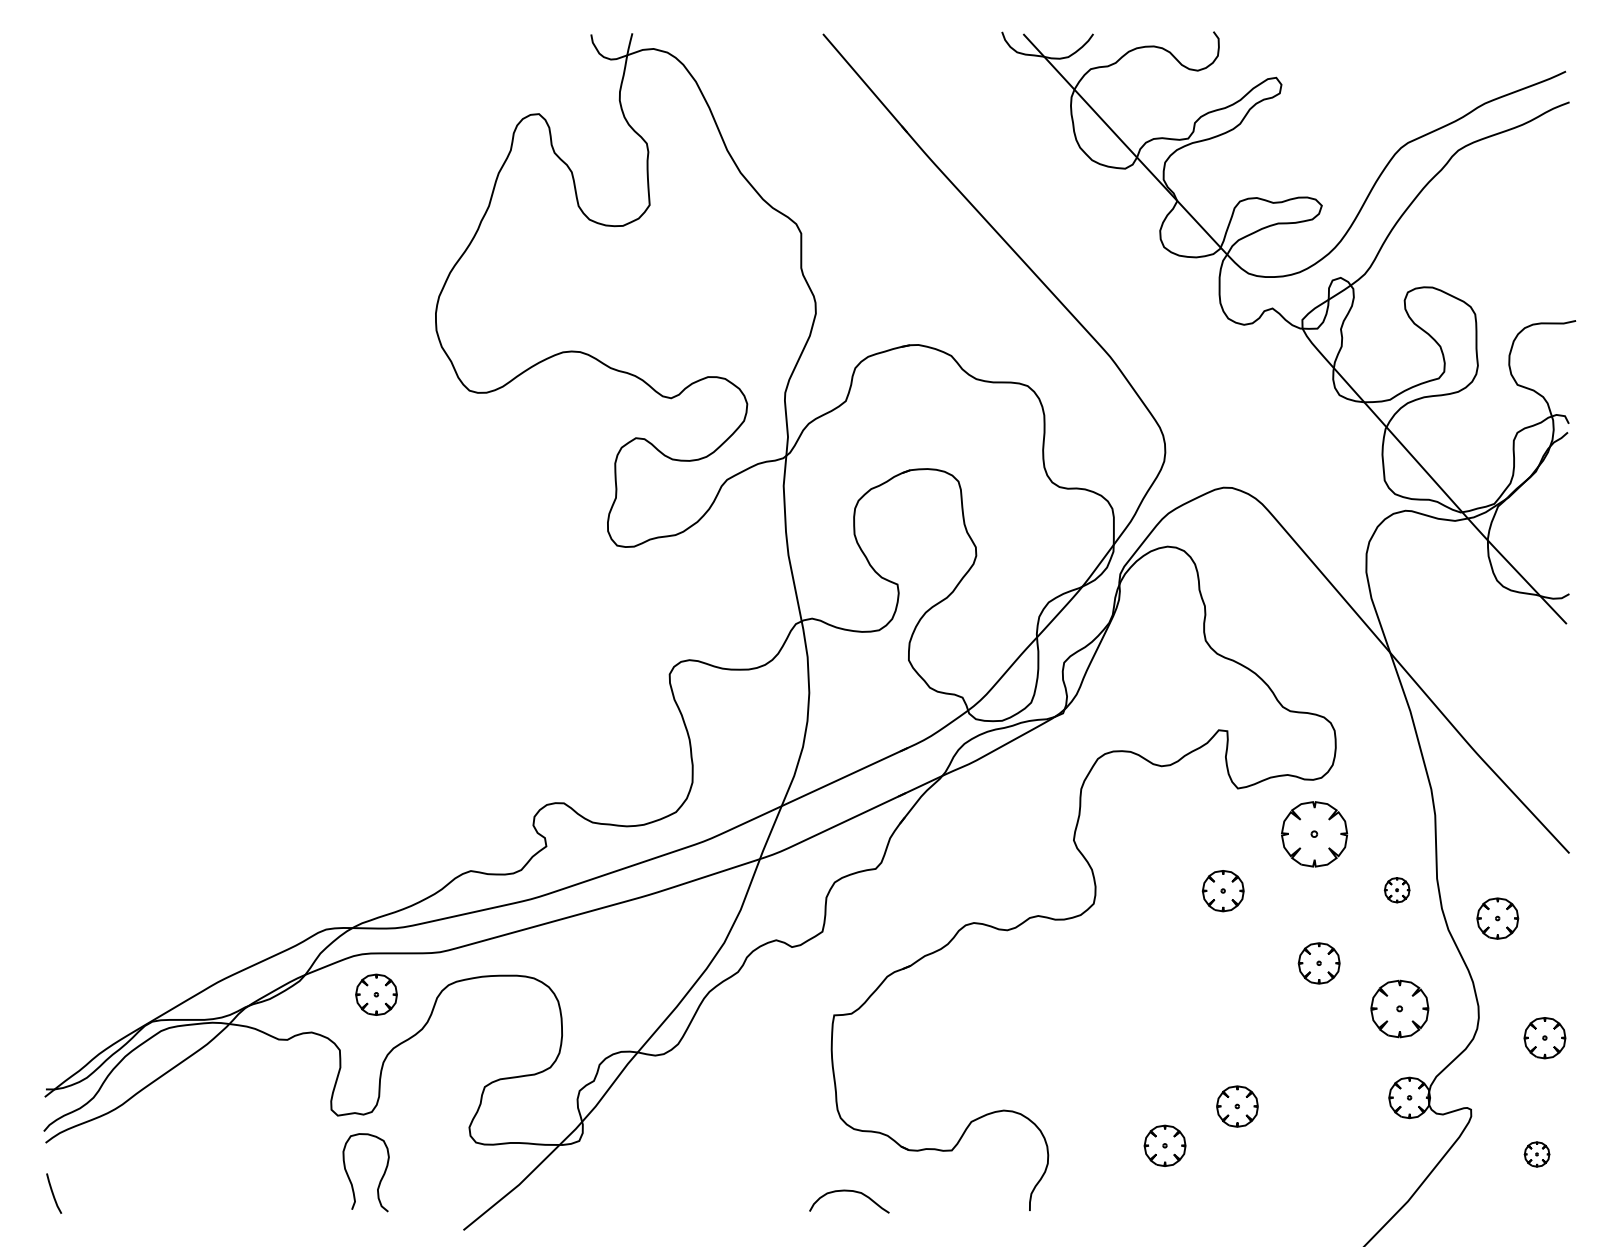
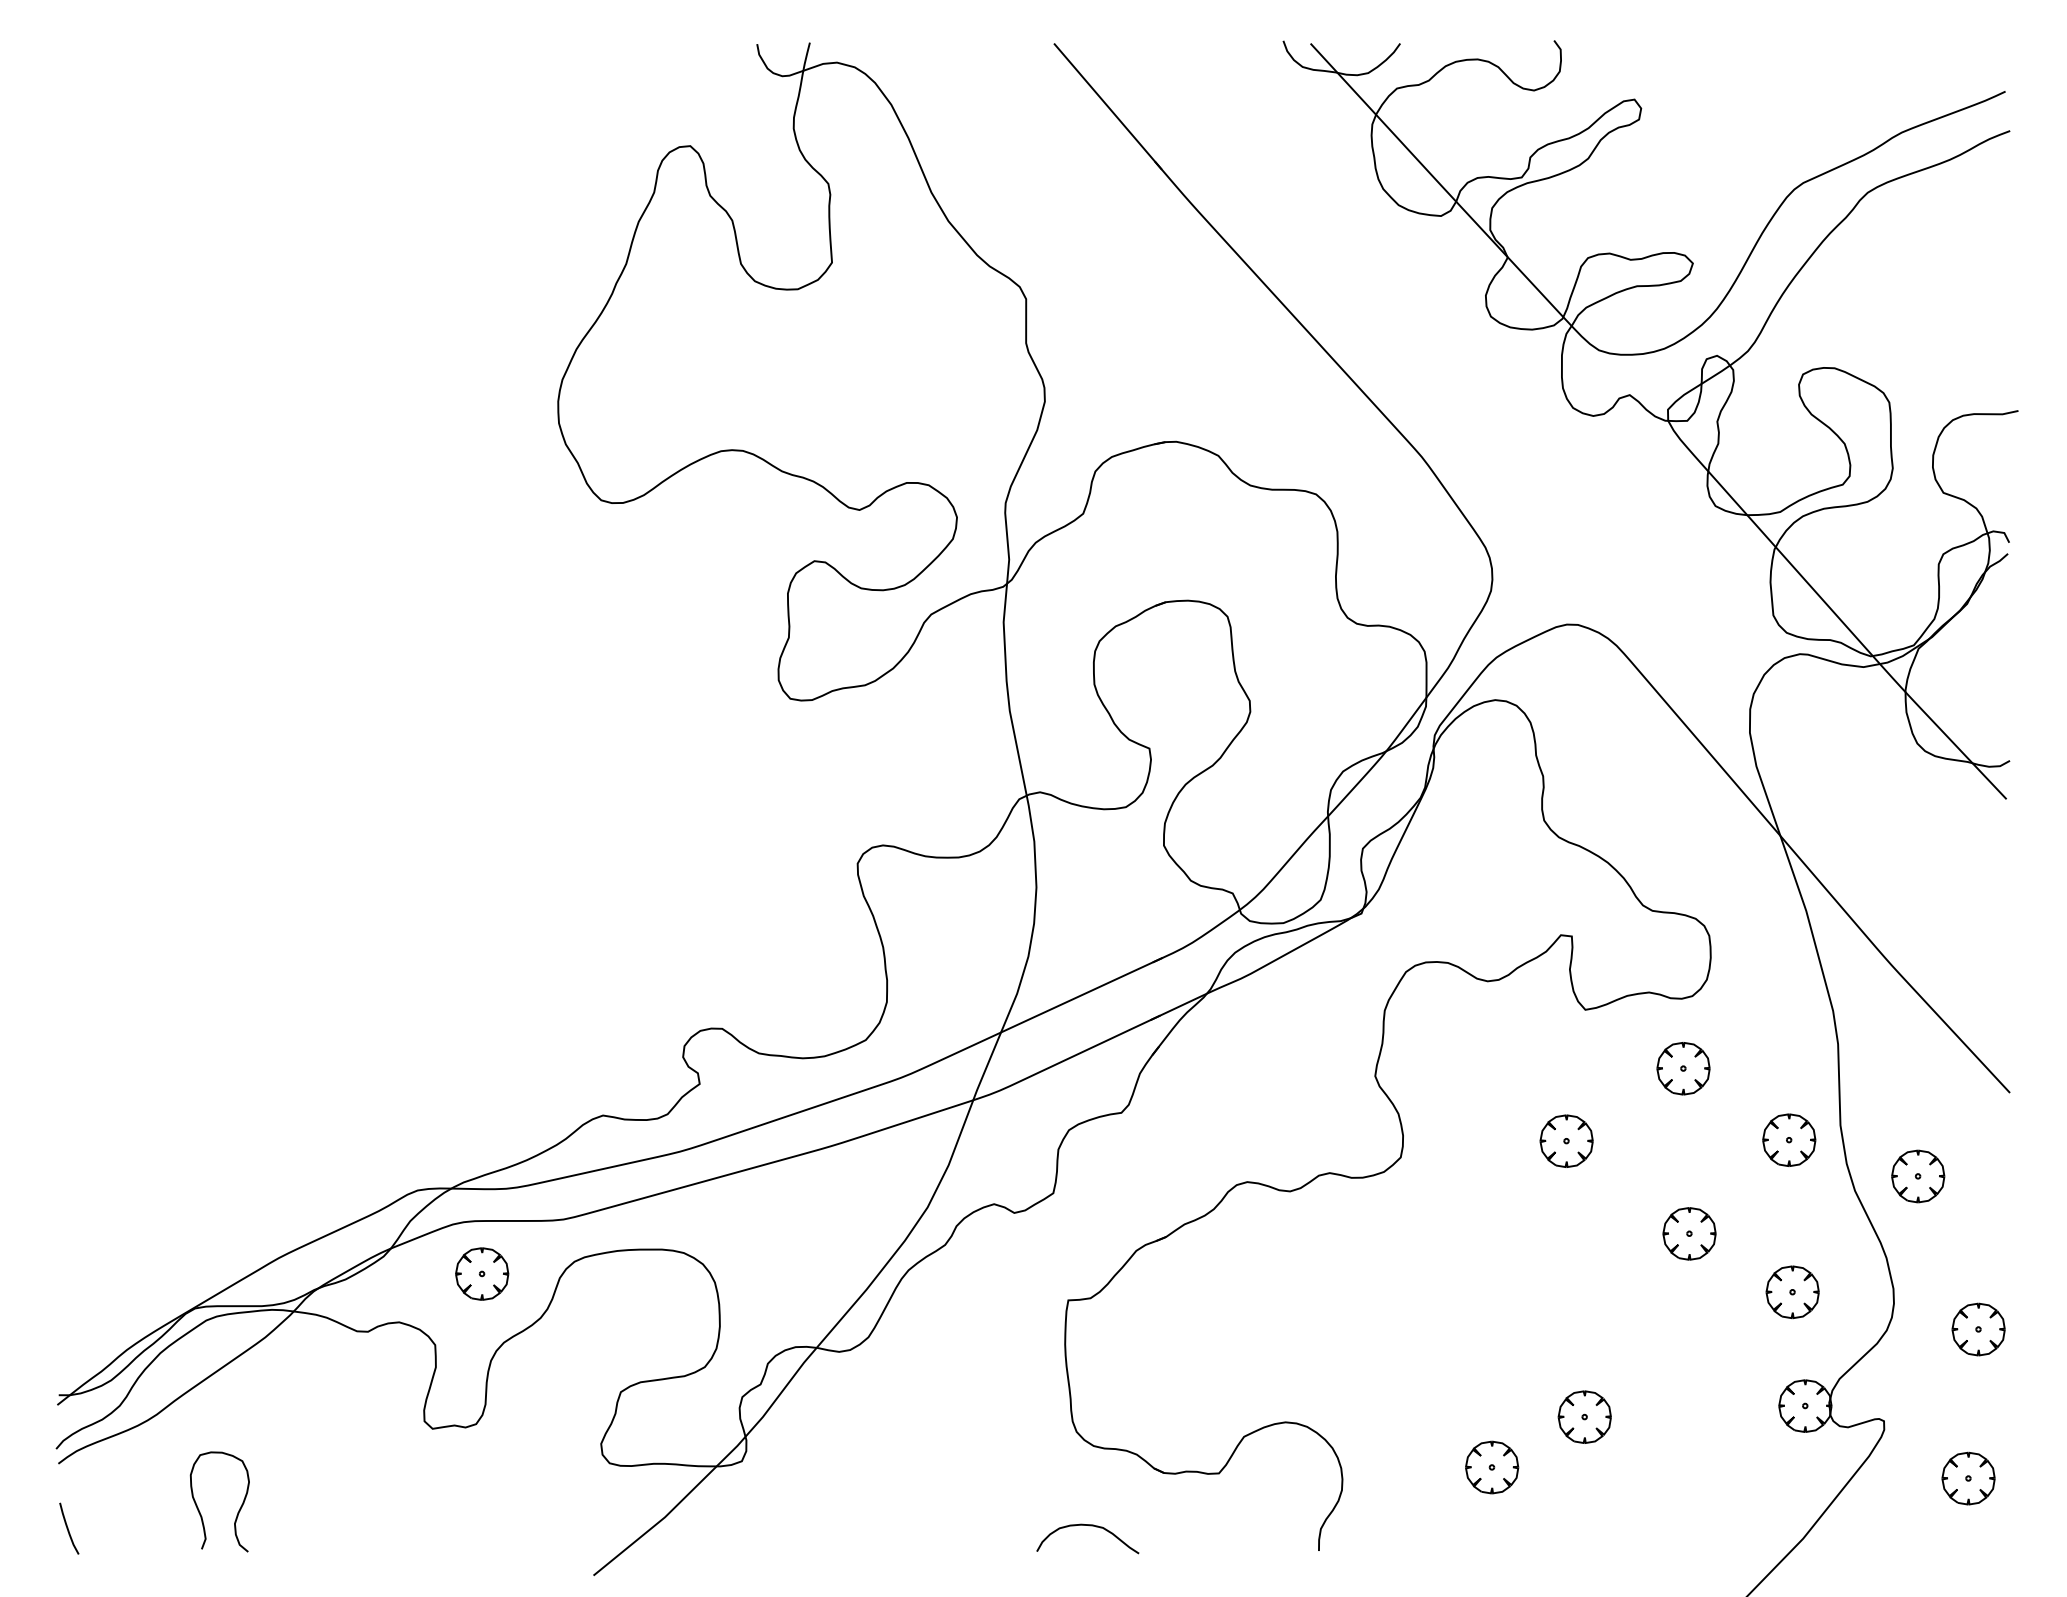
part: (1314, 834) -> (1683, 1068), size x0.62
part: (1397, 889) -> (1789, 1139), size x1.67
part: (1399, 1009) -> (1792, 1292), size x0.71
part: (1537, 1154) -> (1968, 1478), size x1.67
curve: (380, 1179) -> (238, 1510), moved

